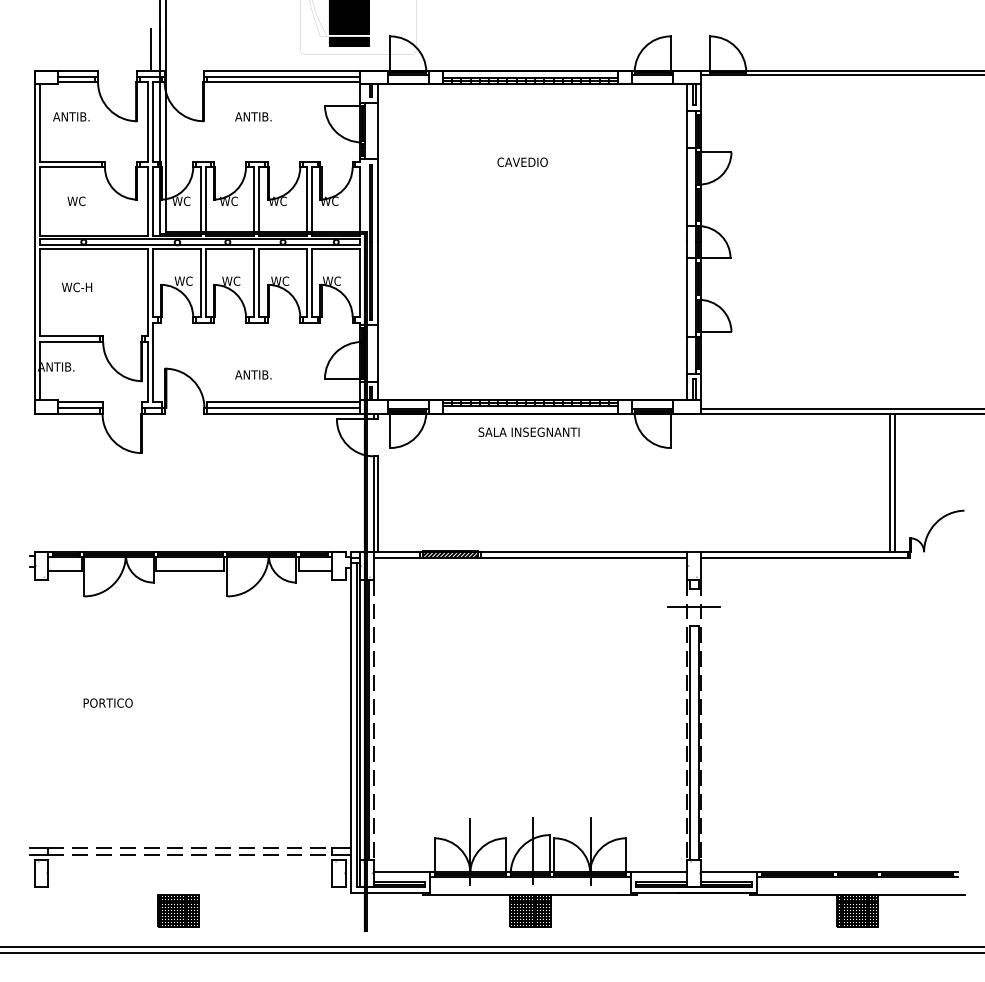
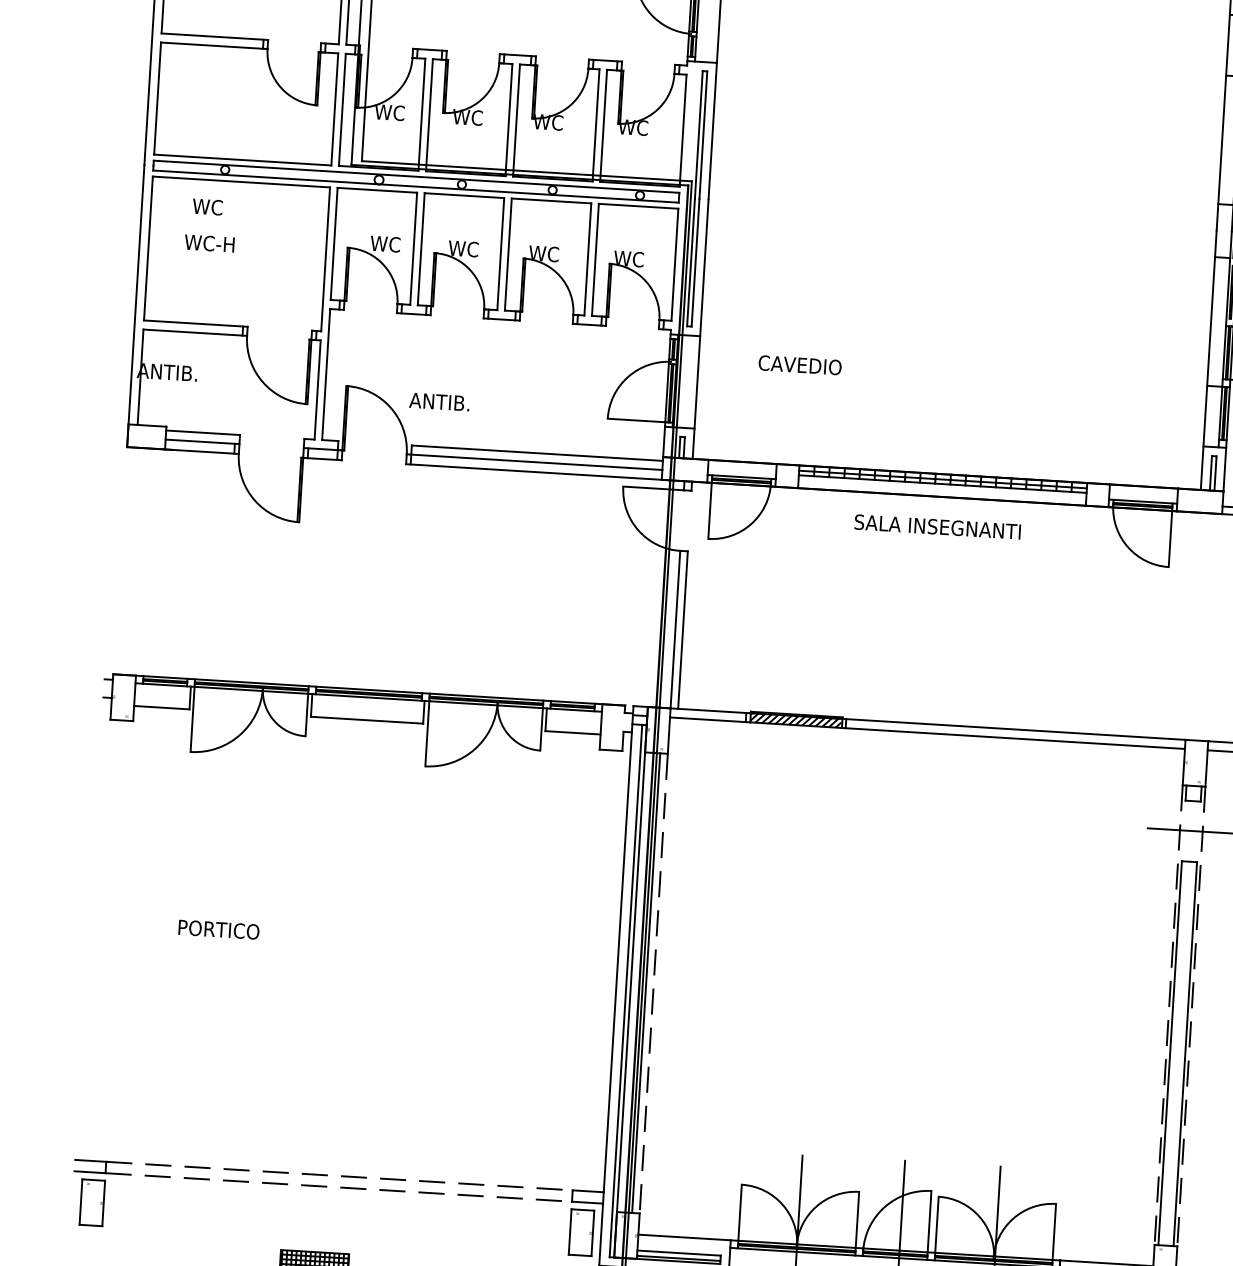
text: (522, 161) -> (799, 363), moved
text: (76, 200) -> (207, 205), moved
text: (253, 374) -> (439, 401), moved

